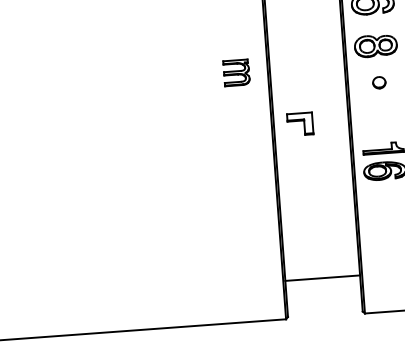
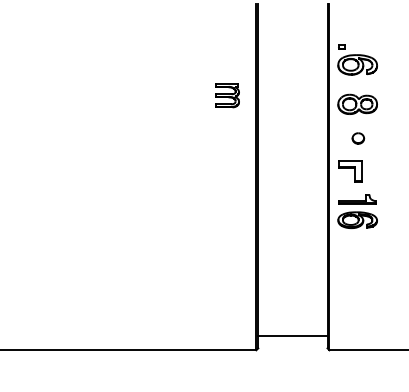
part: (236, 72) -> (227, 95), moved
part: (300, 124) -> (350, 171), moved
line: (322, 277) -> (292, 335), moved

